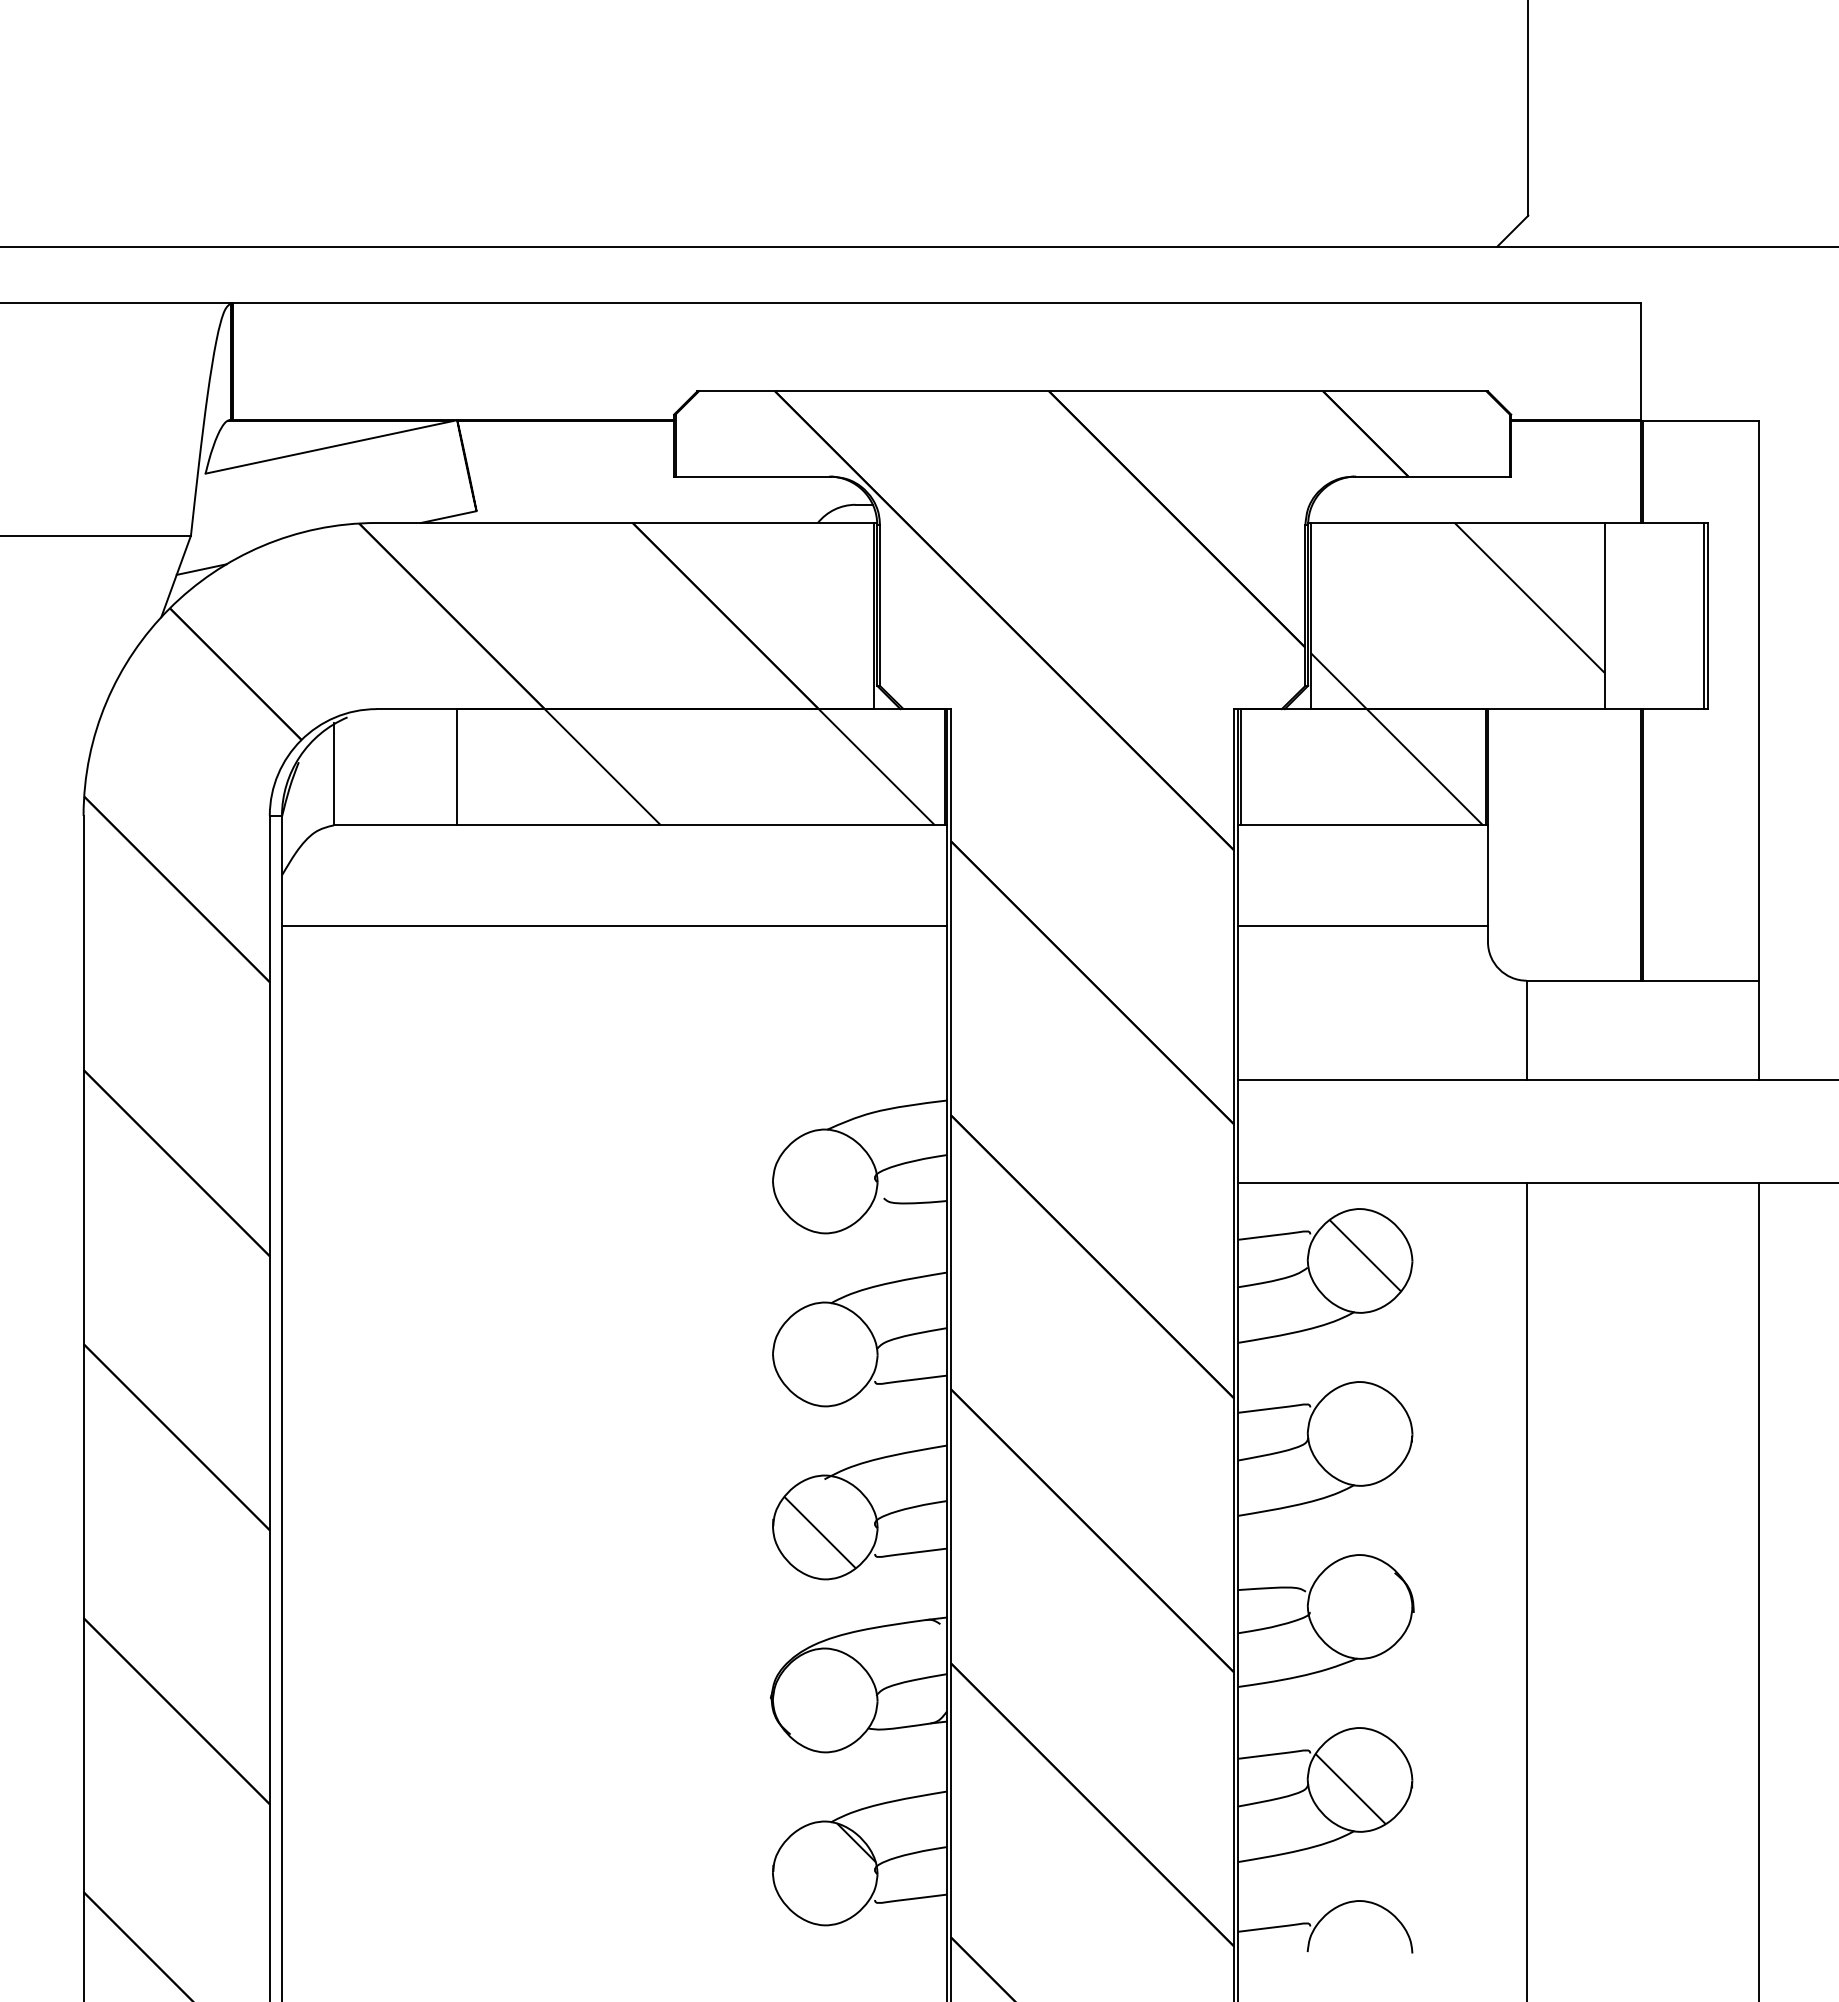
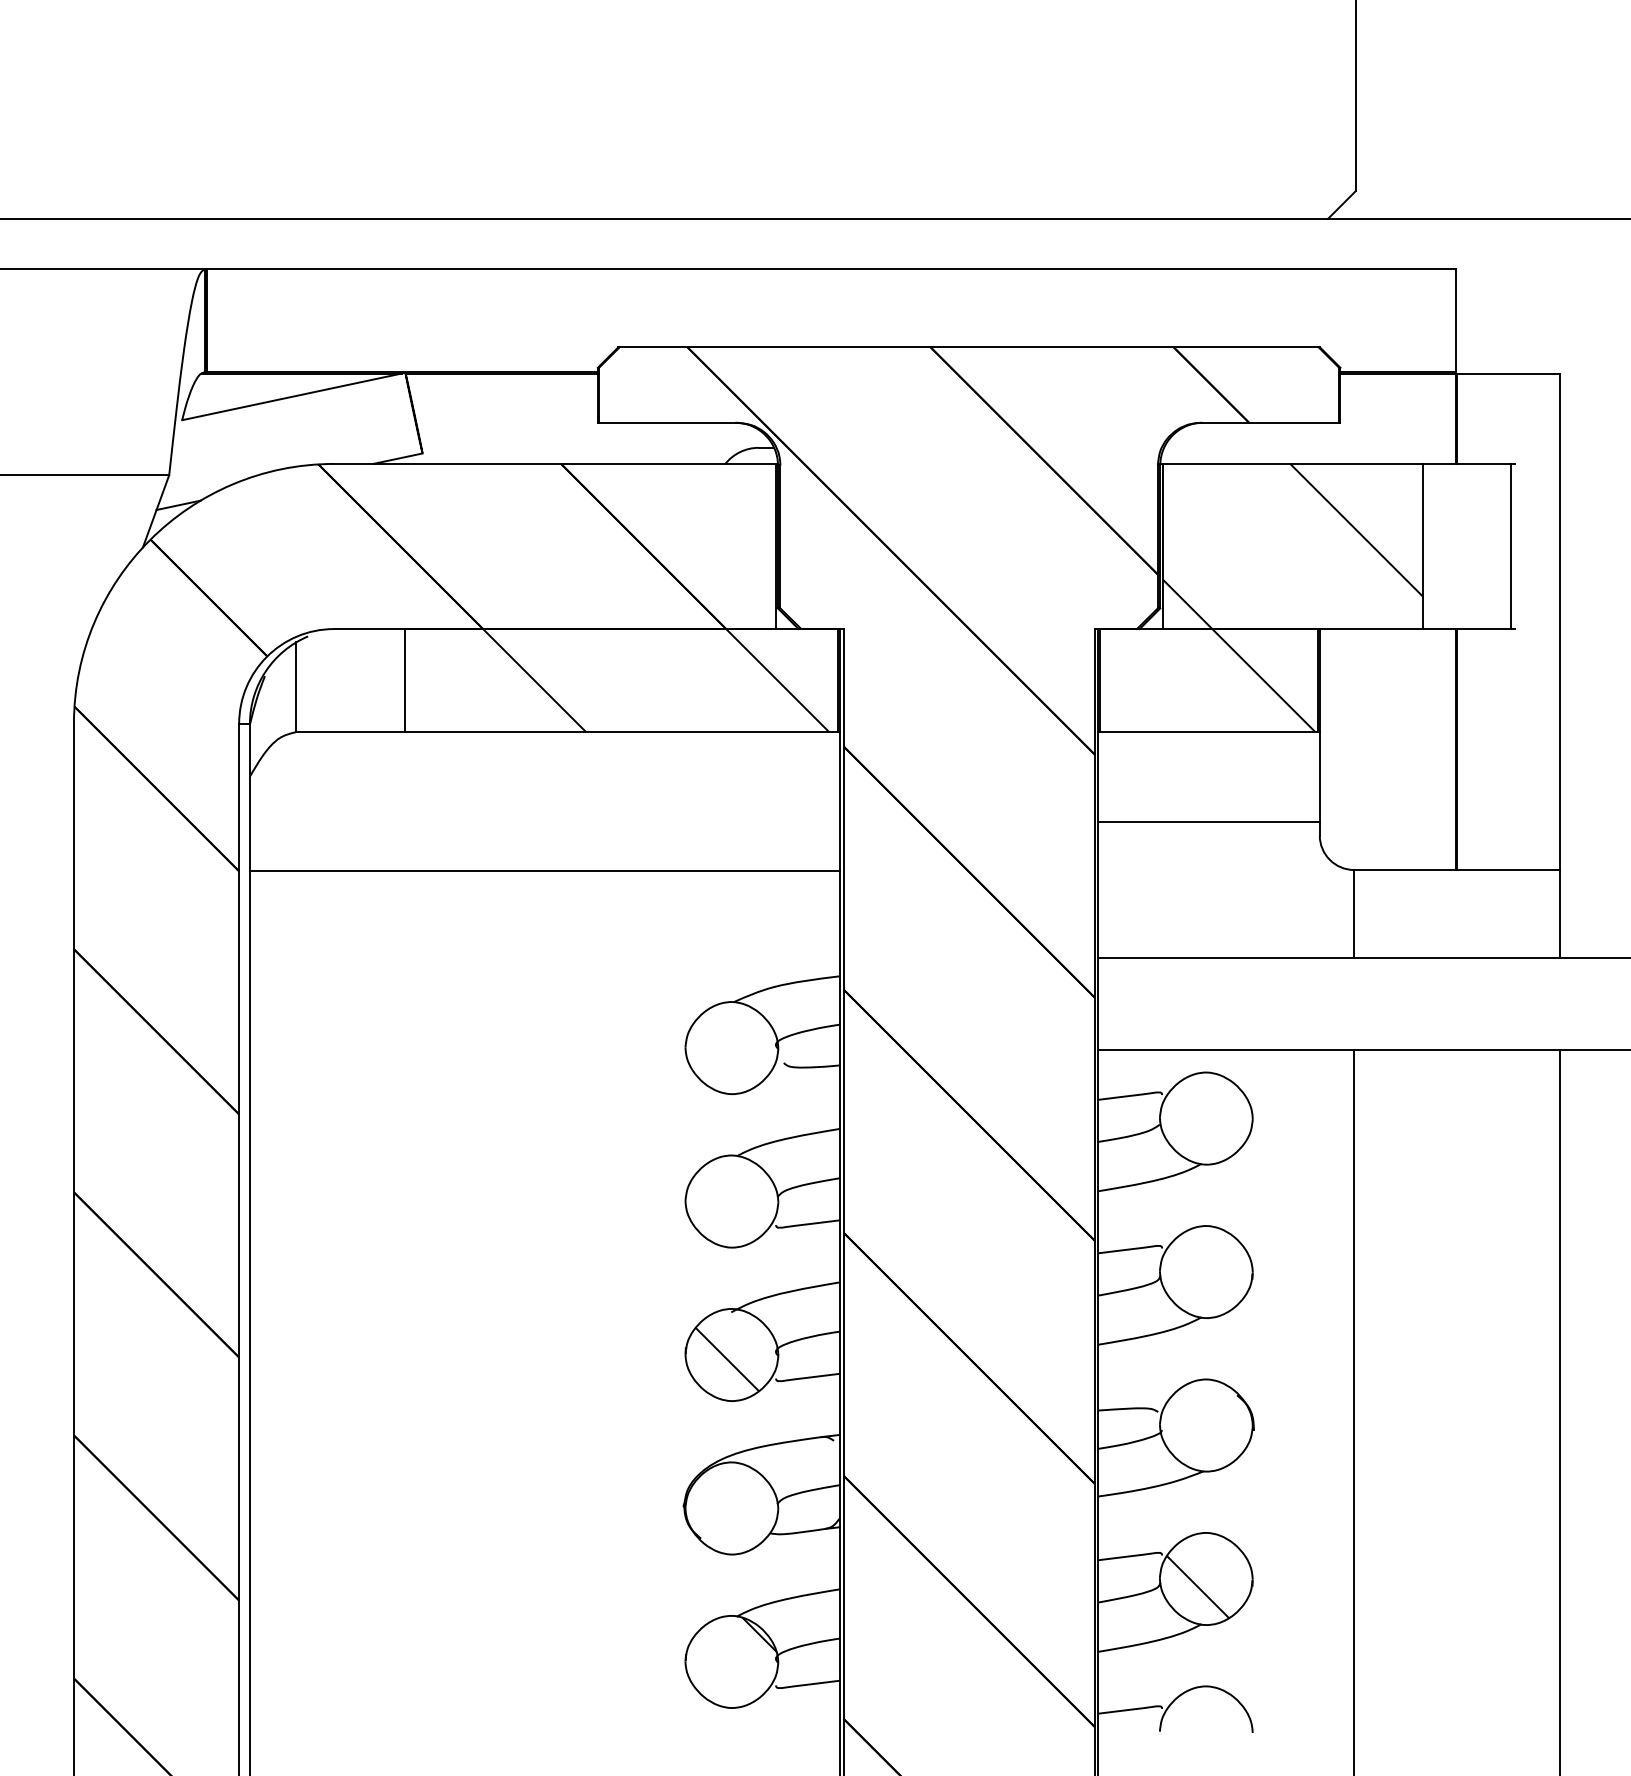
line: (1707, 615) -> (1514, 546), removed
line: (613, 926) -> (544, 871), moved
hatch: (1365, 1255) -> (1211, 1113), removed

